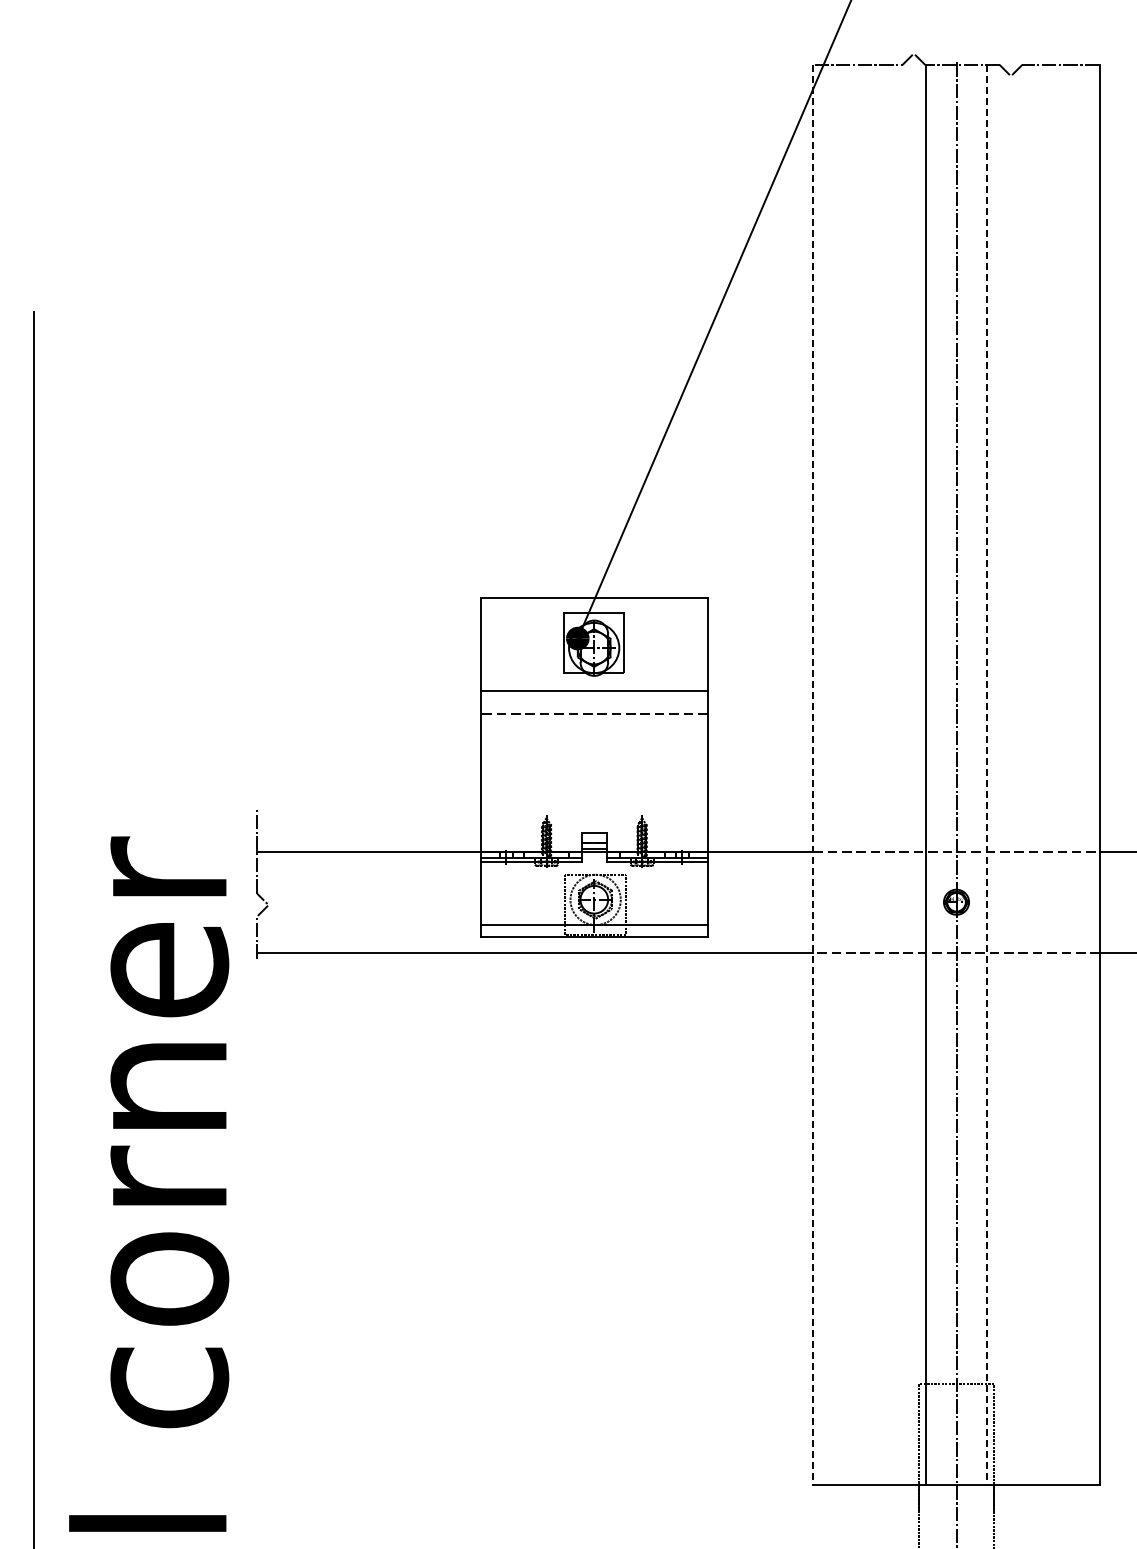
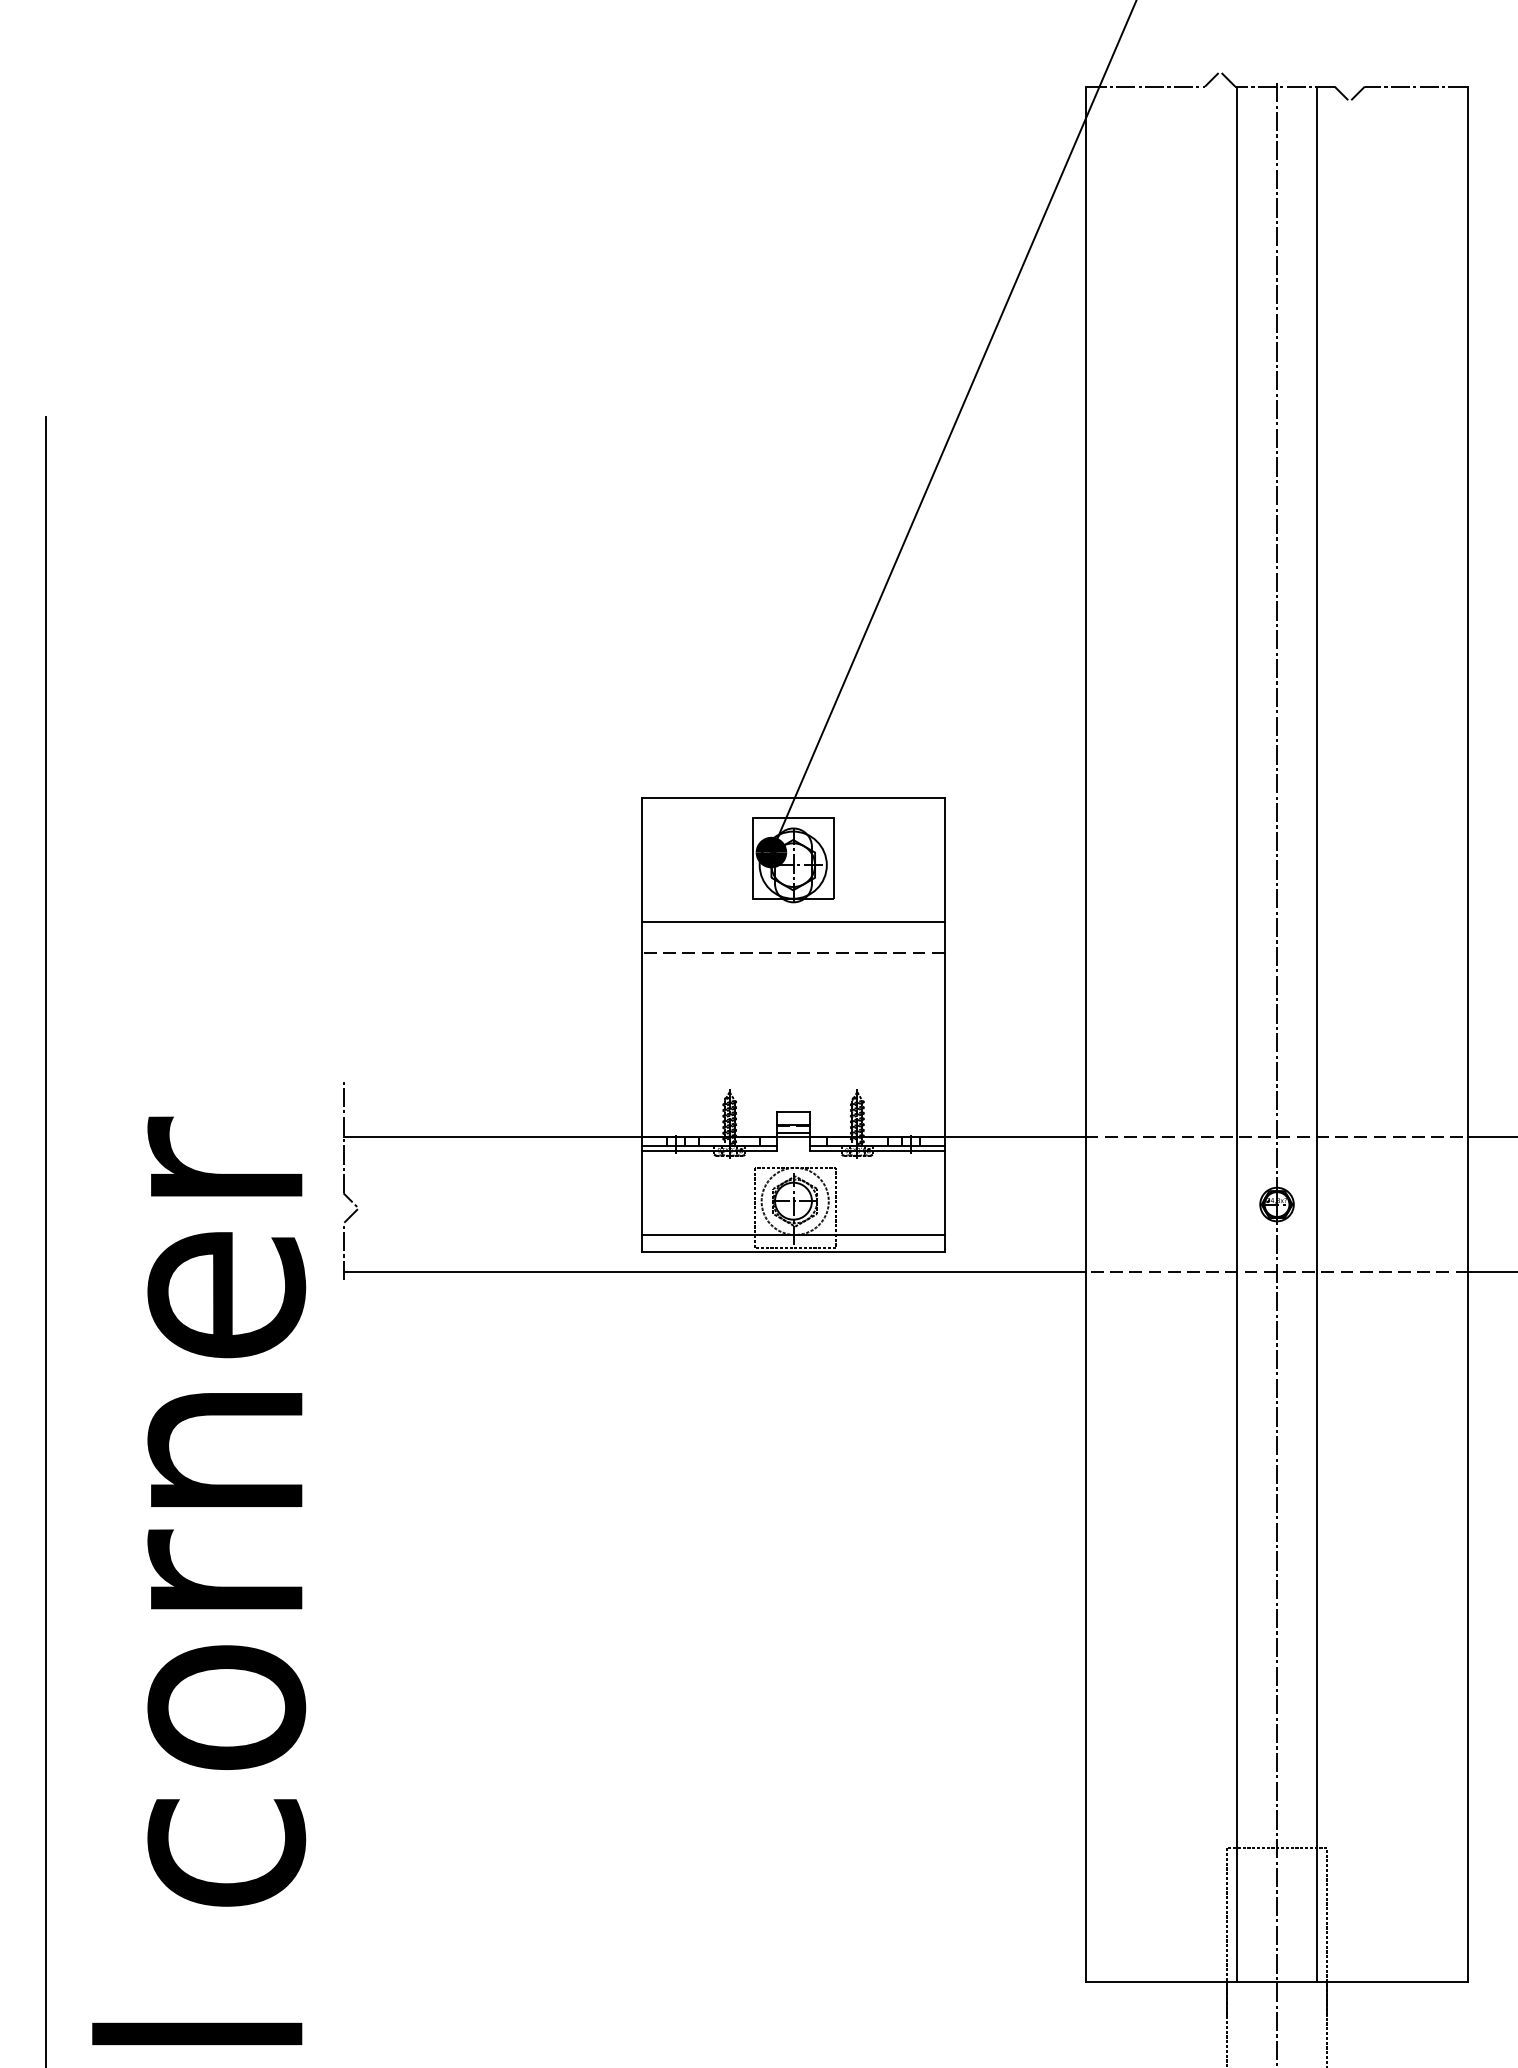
line: (813, 775) -> (1086, 1035), dashed -> solid
line: (986, 775) -> (1317, 1035), dashed -> solid

